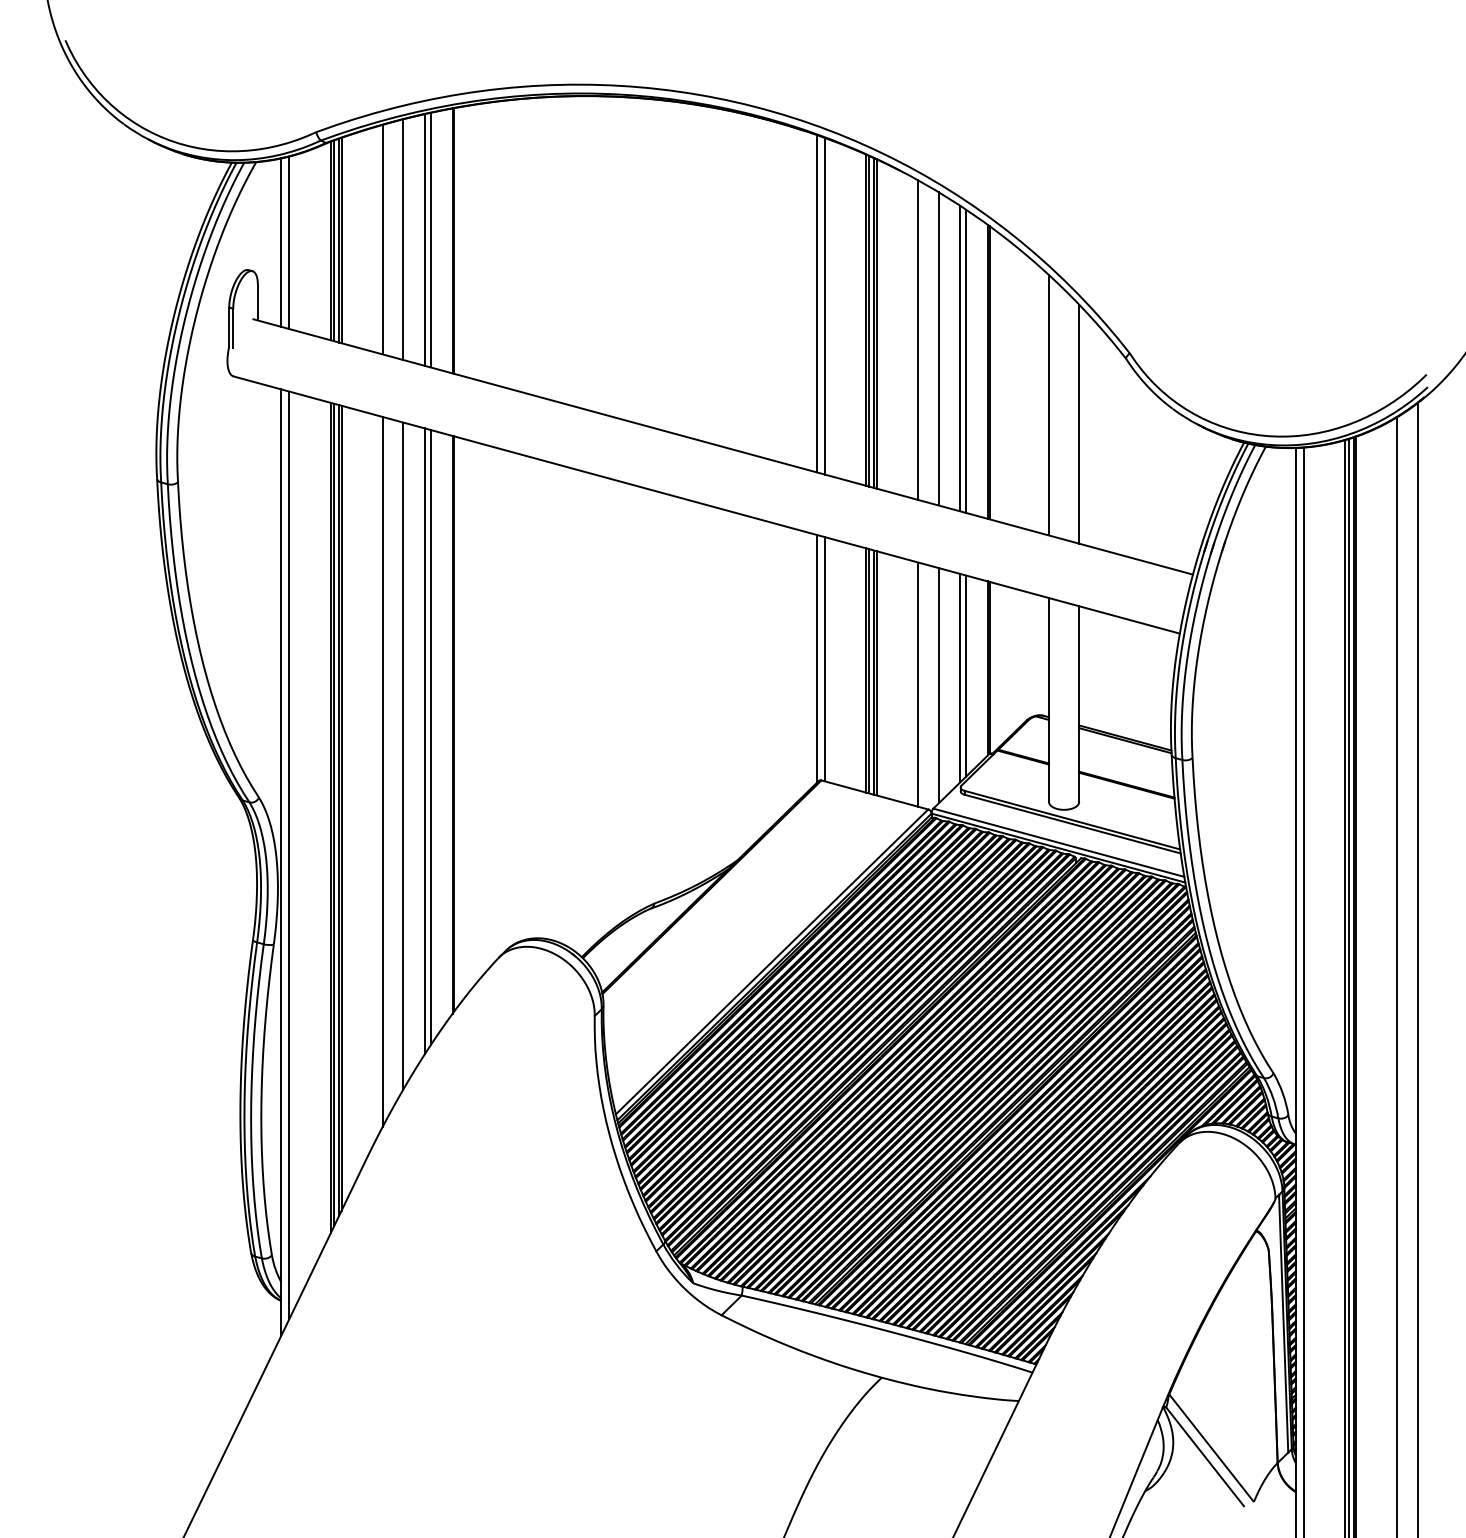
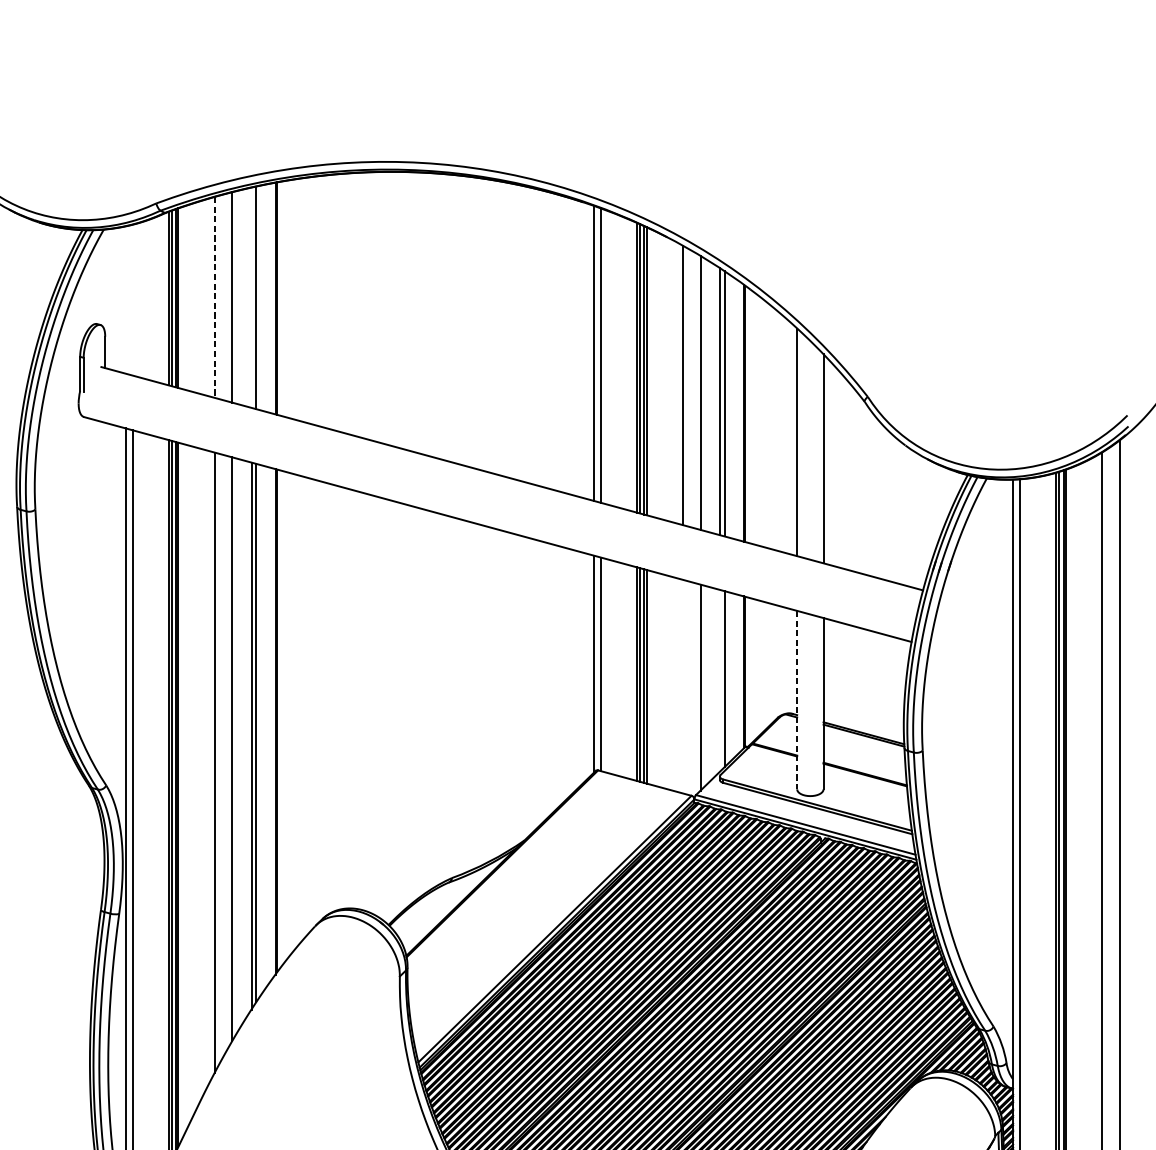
line: (382, 239) -> (214, 297), solid -> dashed
line: (425, 239) -> (251, 297), removed
line: (281, 242) -> (125, 299), removed
line: (289, 242) -> (132, 299), removed
line: (960, 678) -> (719, 681), removed
line: (918, 684) -> (683, 686), removed
line: (1049, 700) -> (797, 700), solid -> dashed

